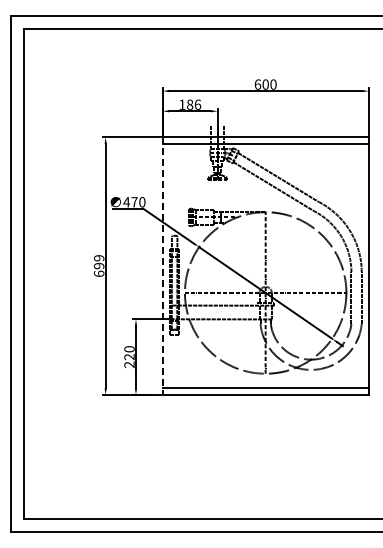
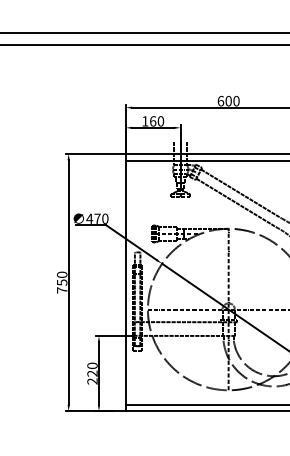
text: (194, 104) -> (157, 121), 186 -> 160
text: (98, 265) -> (61, 282), 699 -> 750
line: (162, 266) -> (125, 283), dashed -> solid

